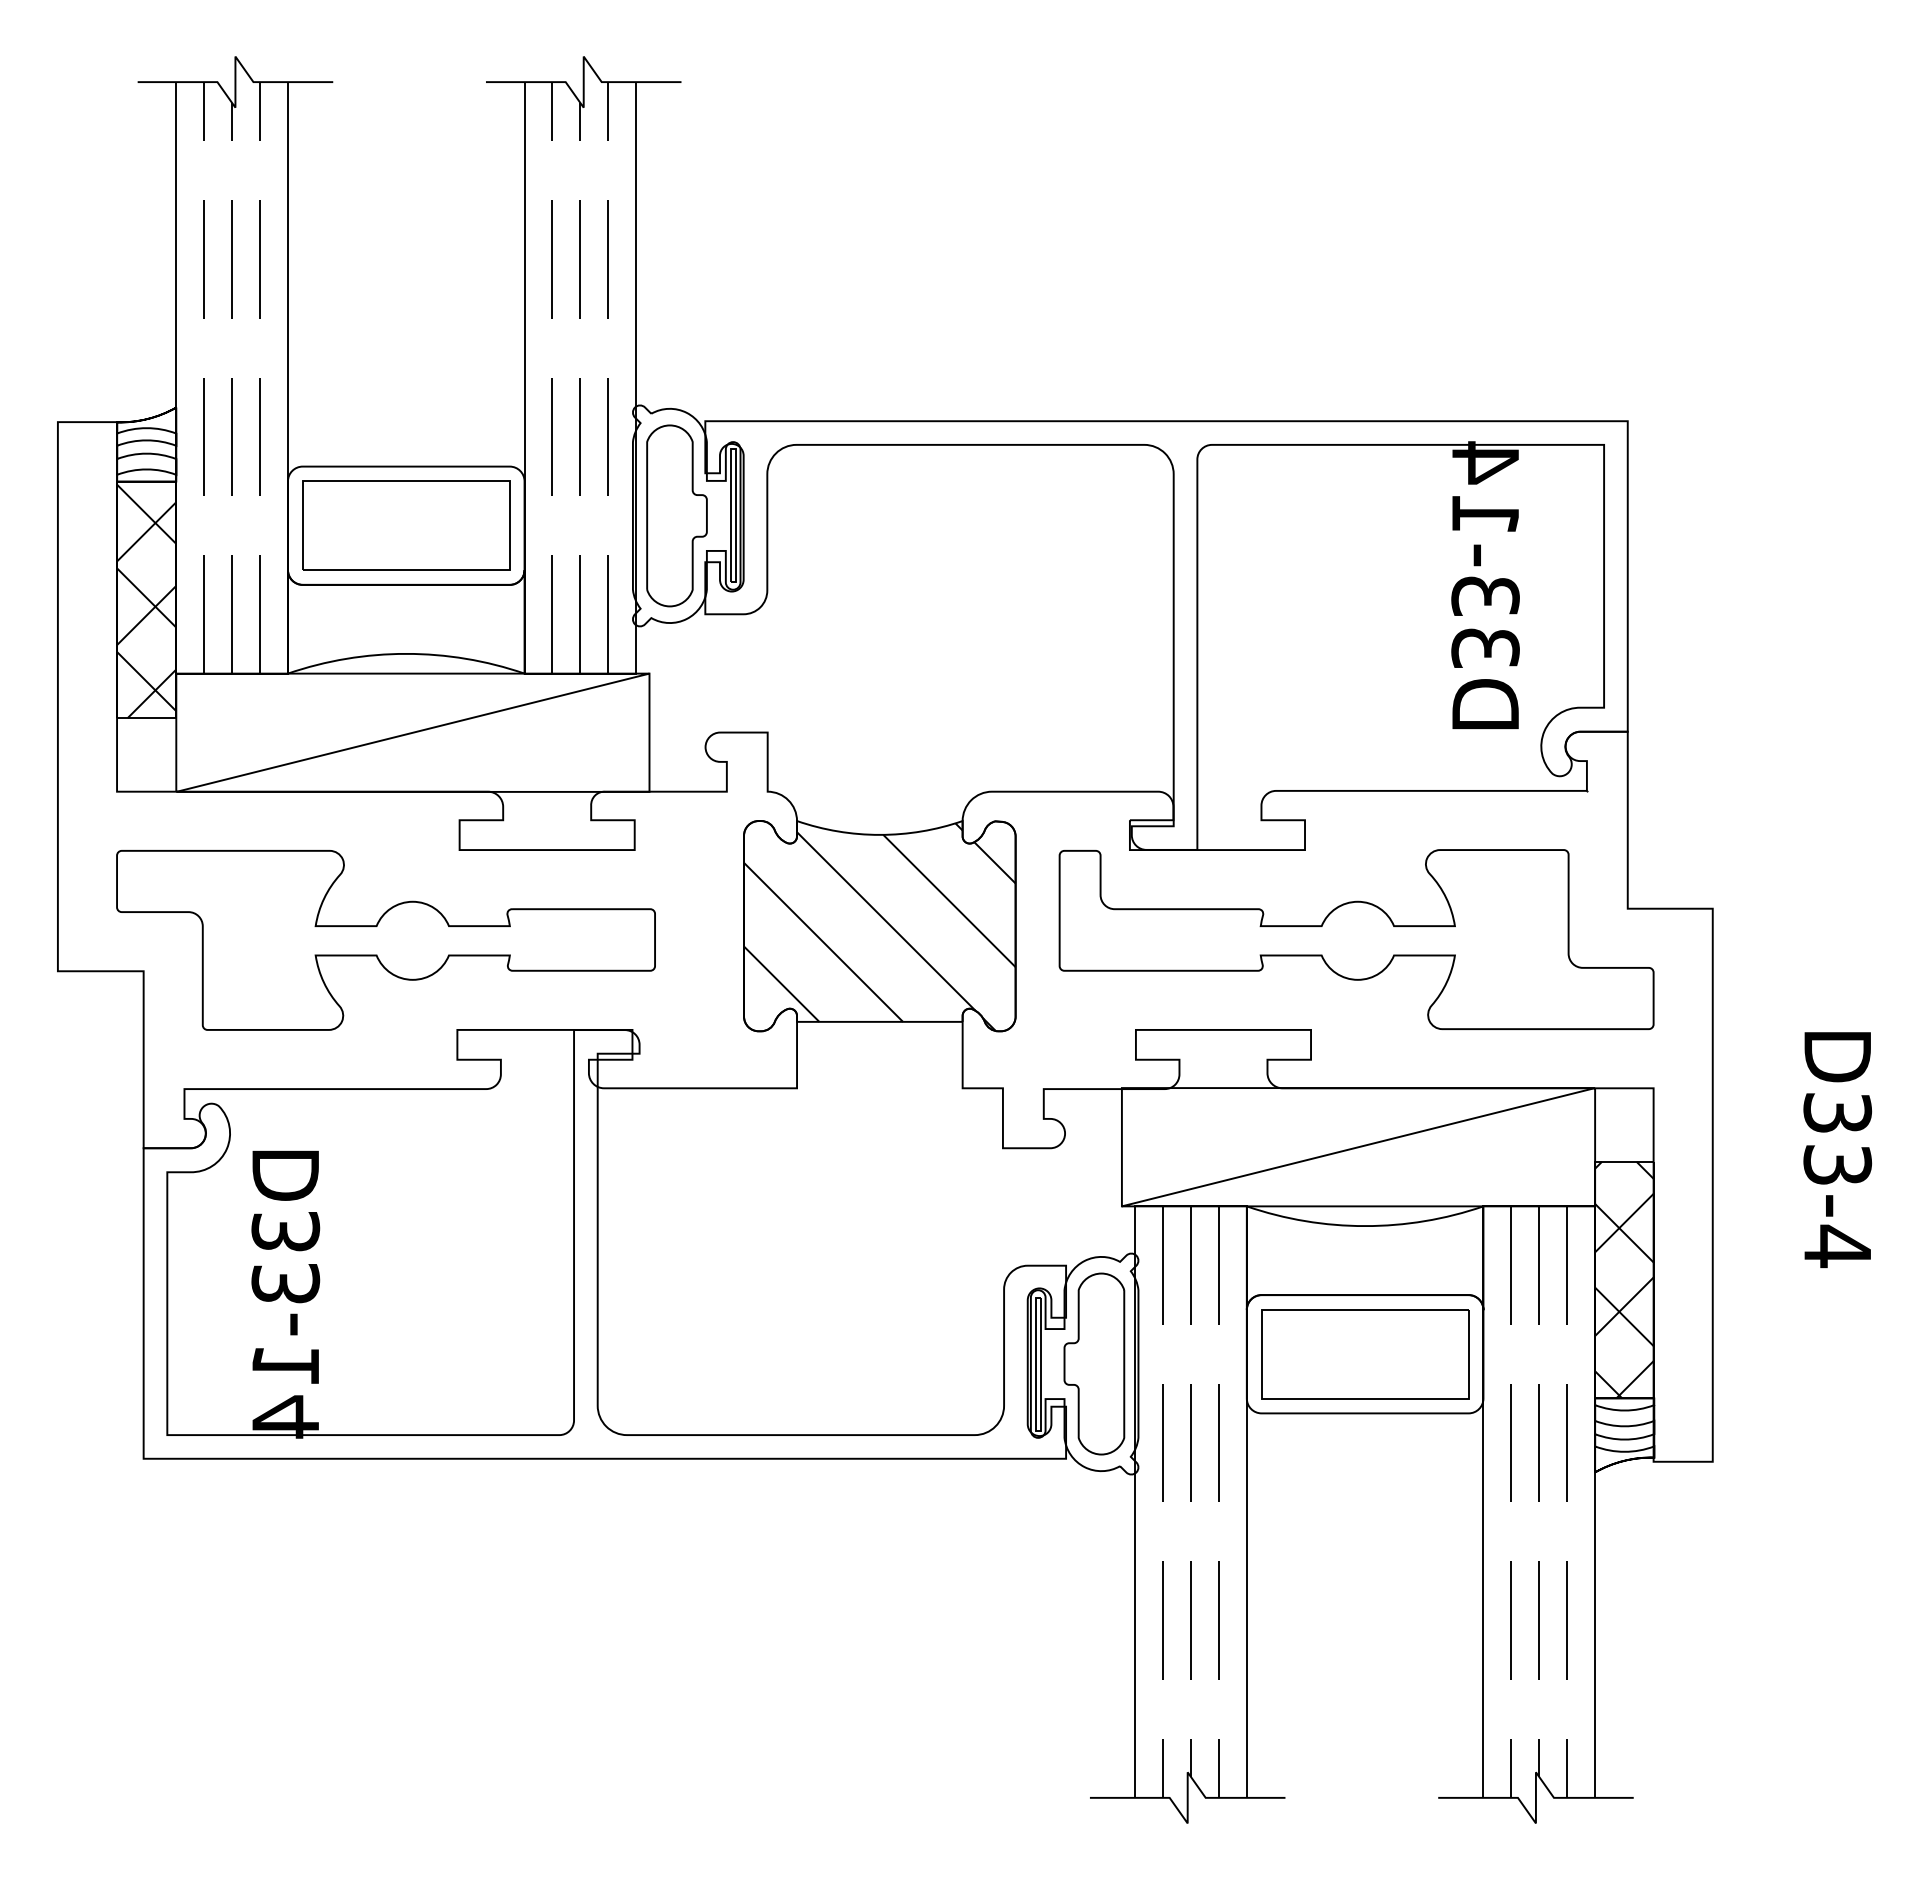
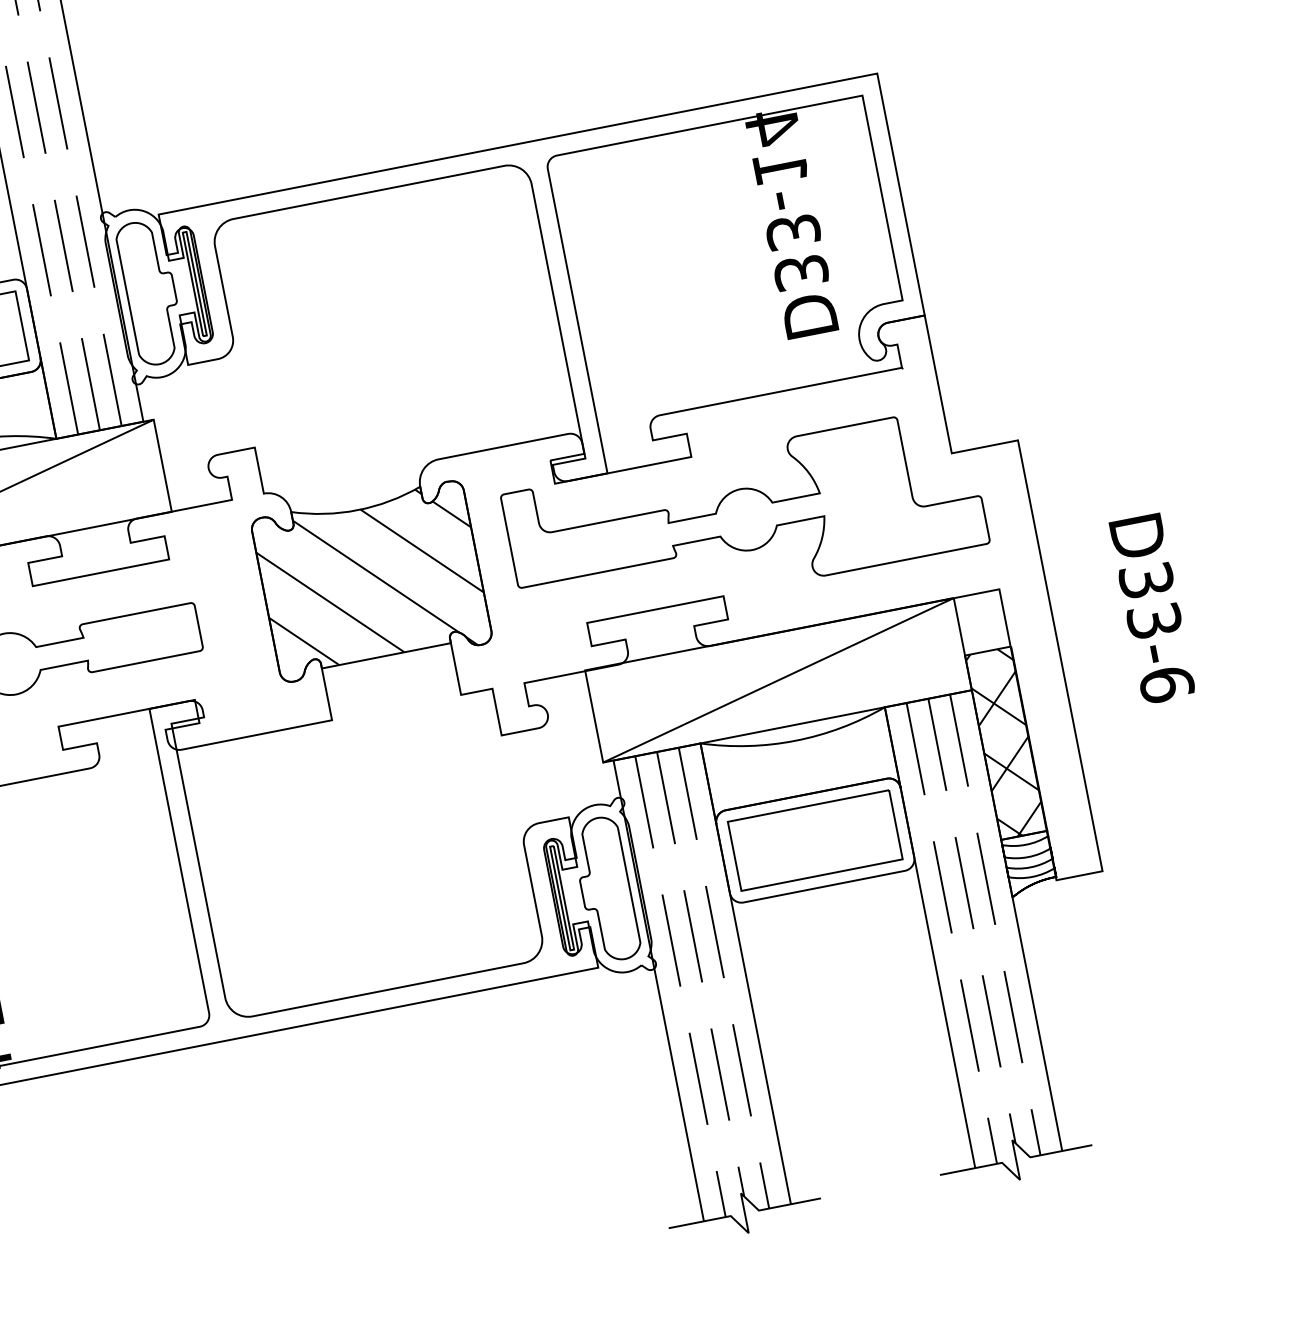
text: (1837, 1246) -> (1166, 684), D33-4 -> D33-6

